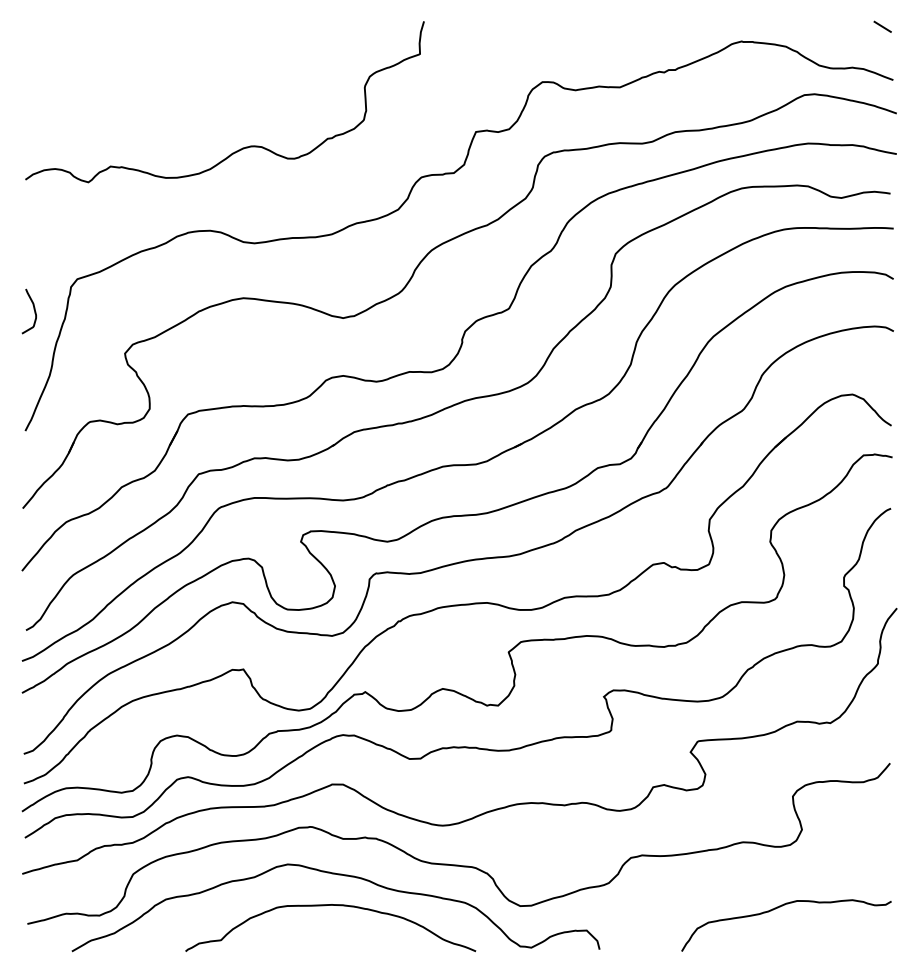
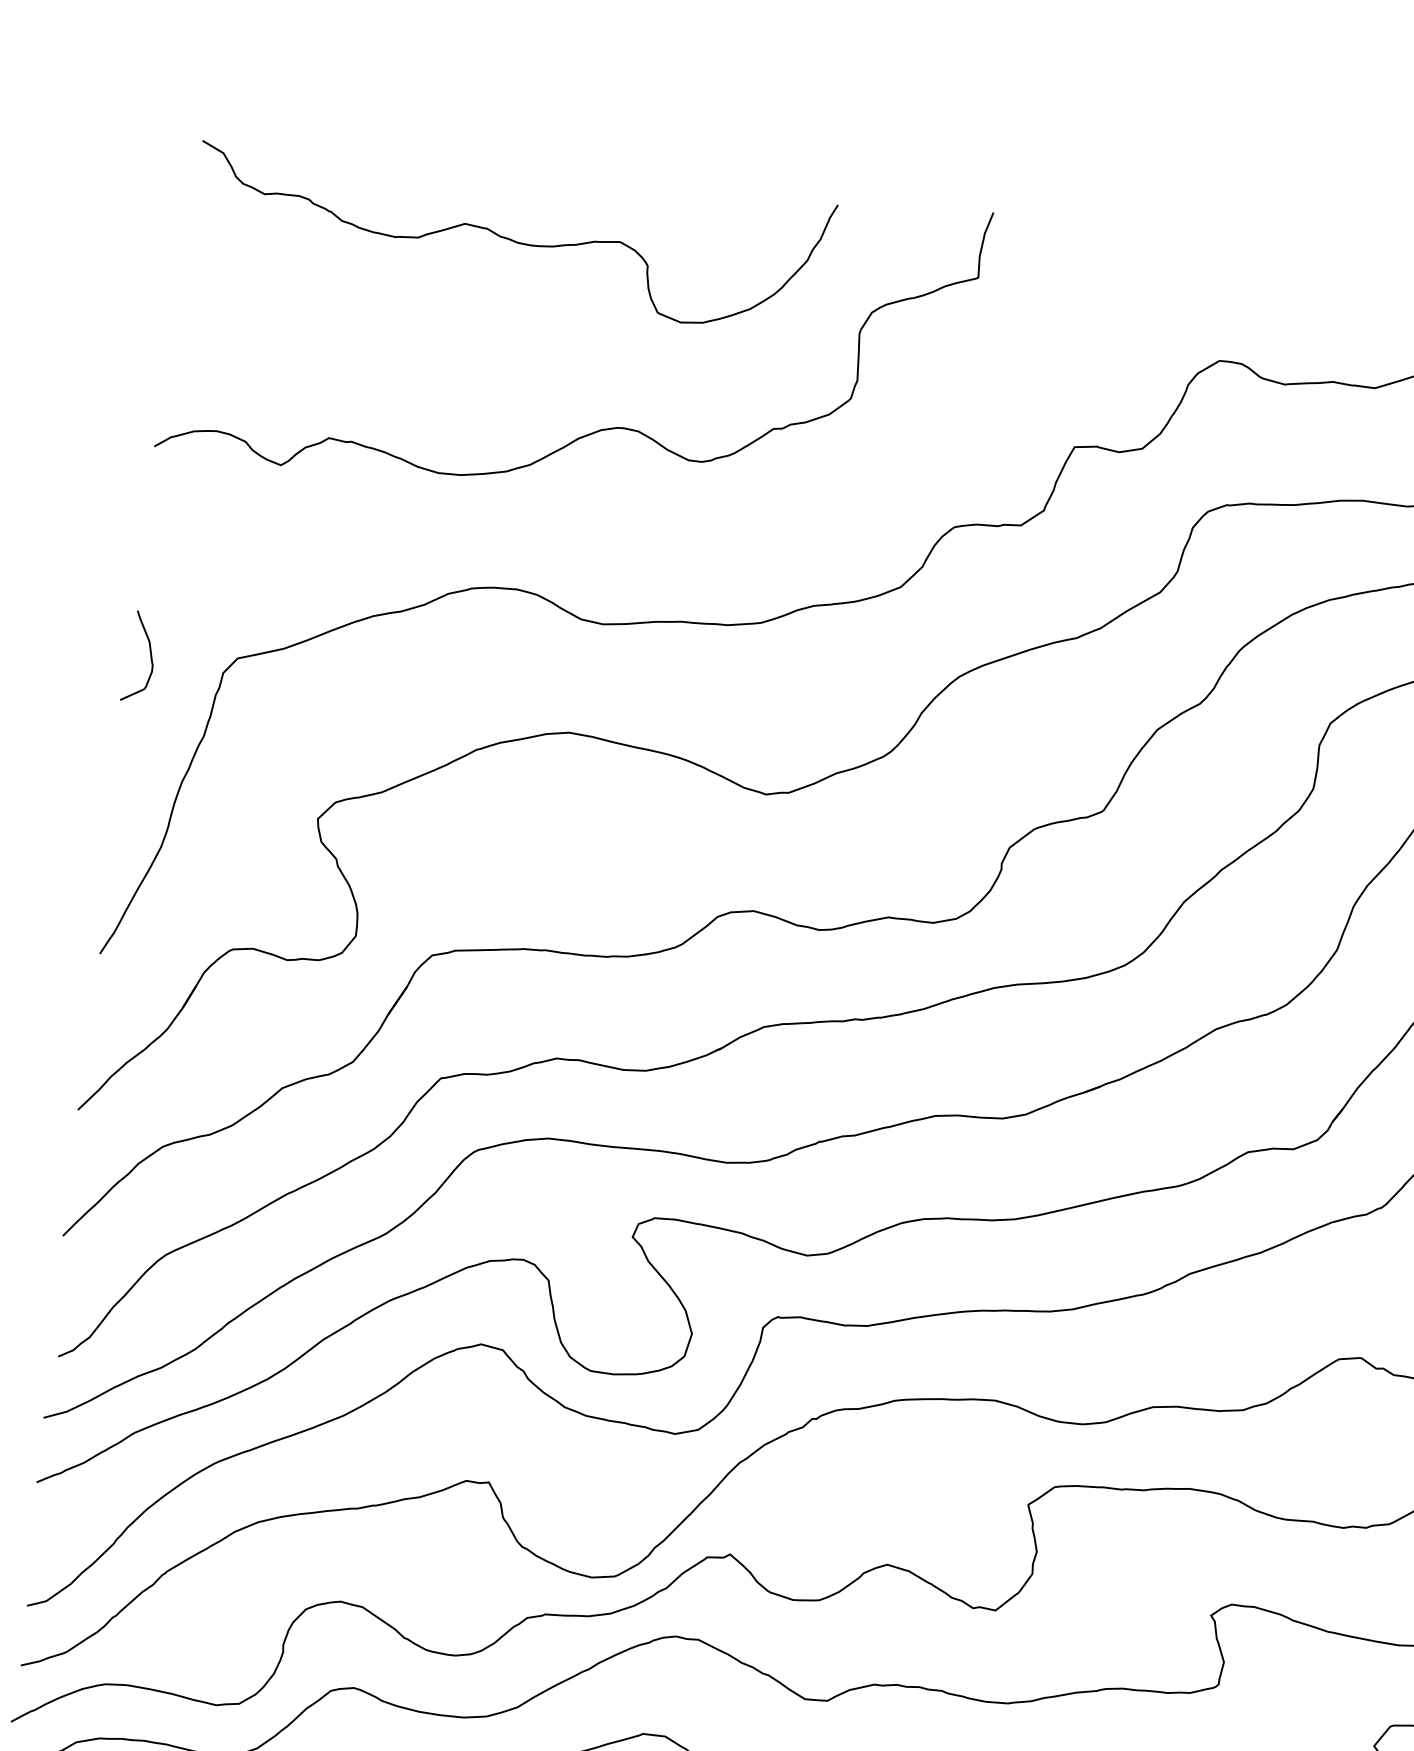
curve: (190, 59) -> (513, 239), added
curve: (33, 309) -> (148, 653), moved

